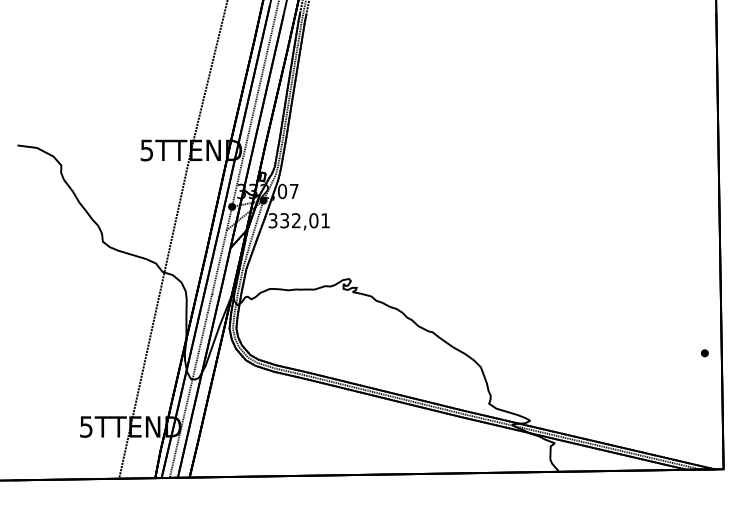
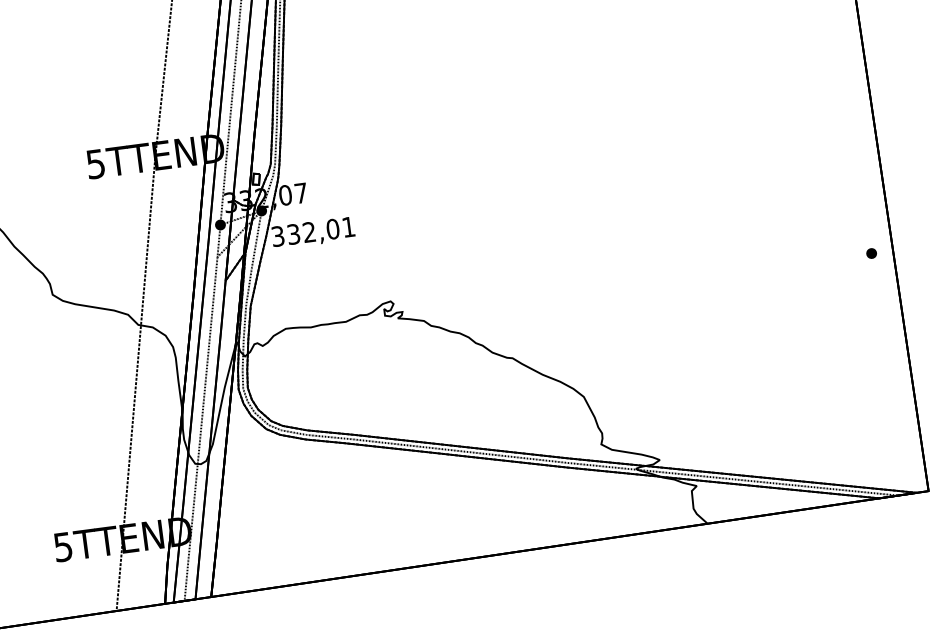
part: (704, 353) -> (871, 253), moved

